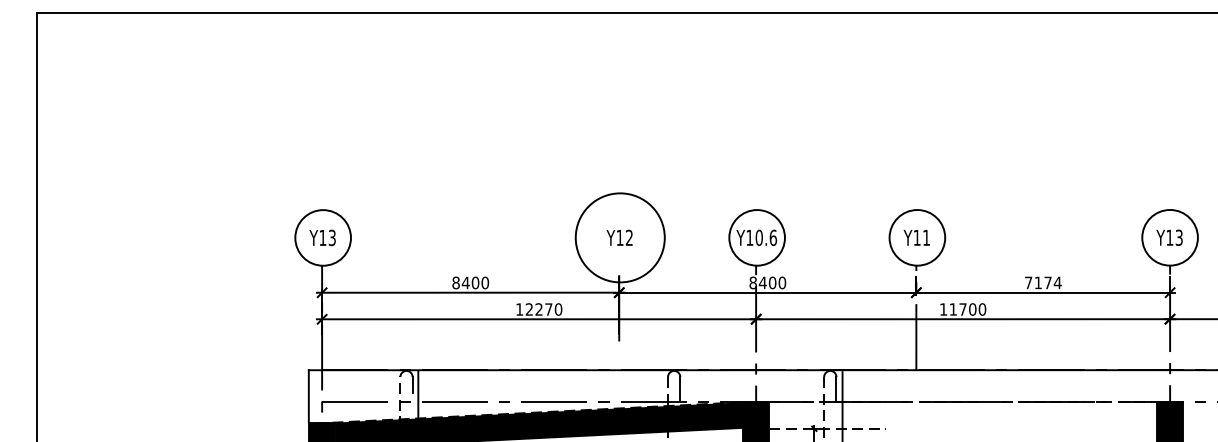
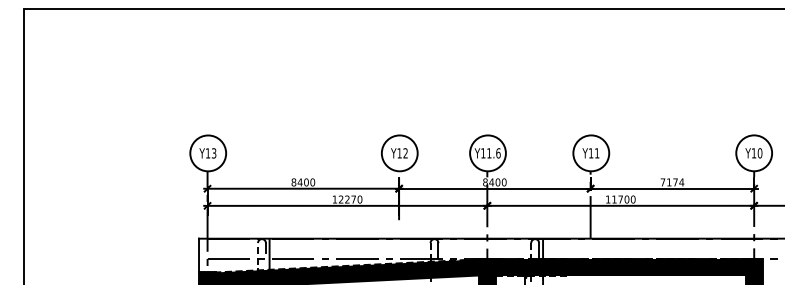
circle: (619, 238) -> (399, 153), size x0.62
text: (759, 238) -> (489, 153), Y10.6 -> Y11.6
text: (1178, 238) -> (759, 153), Y13 -> Y10
fill: (962, 414) -> (620, 267), added

